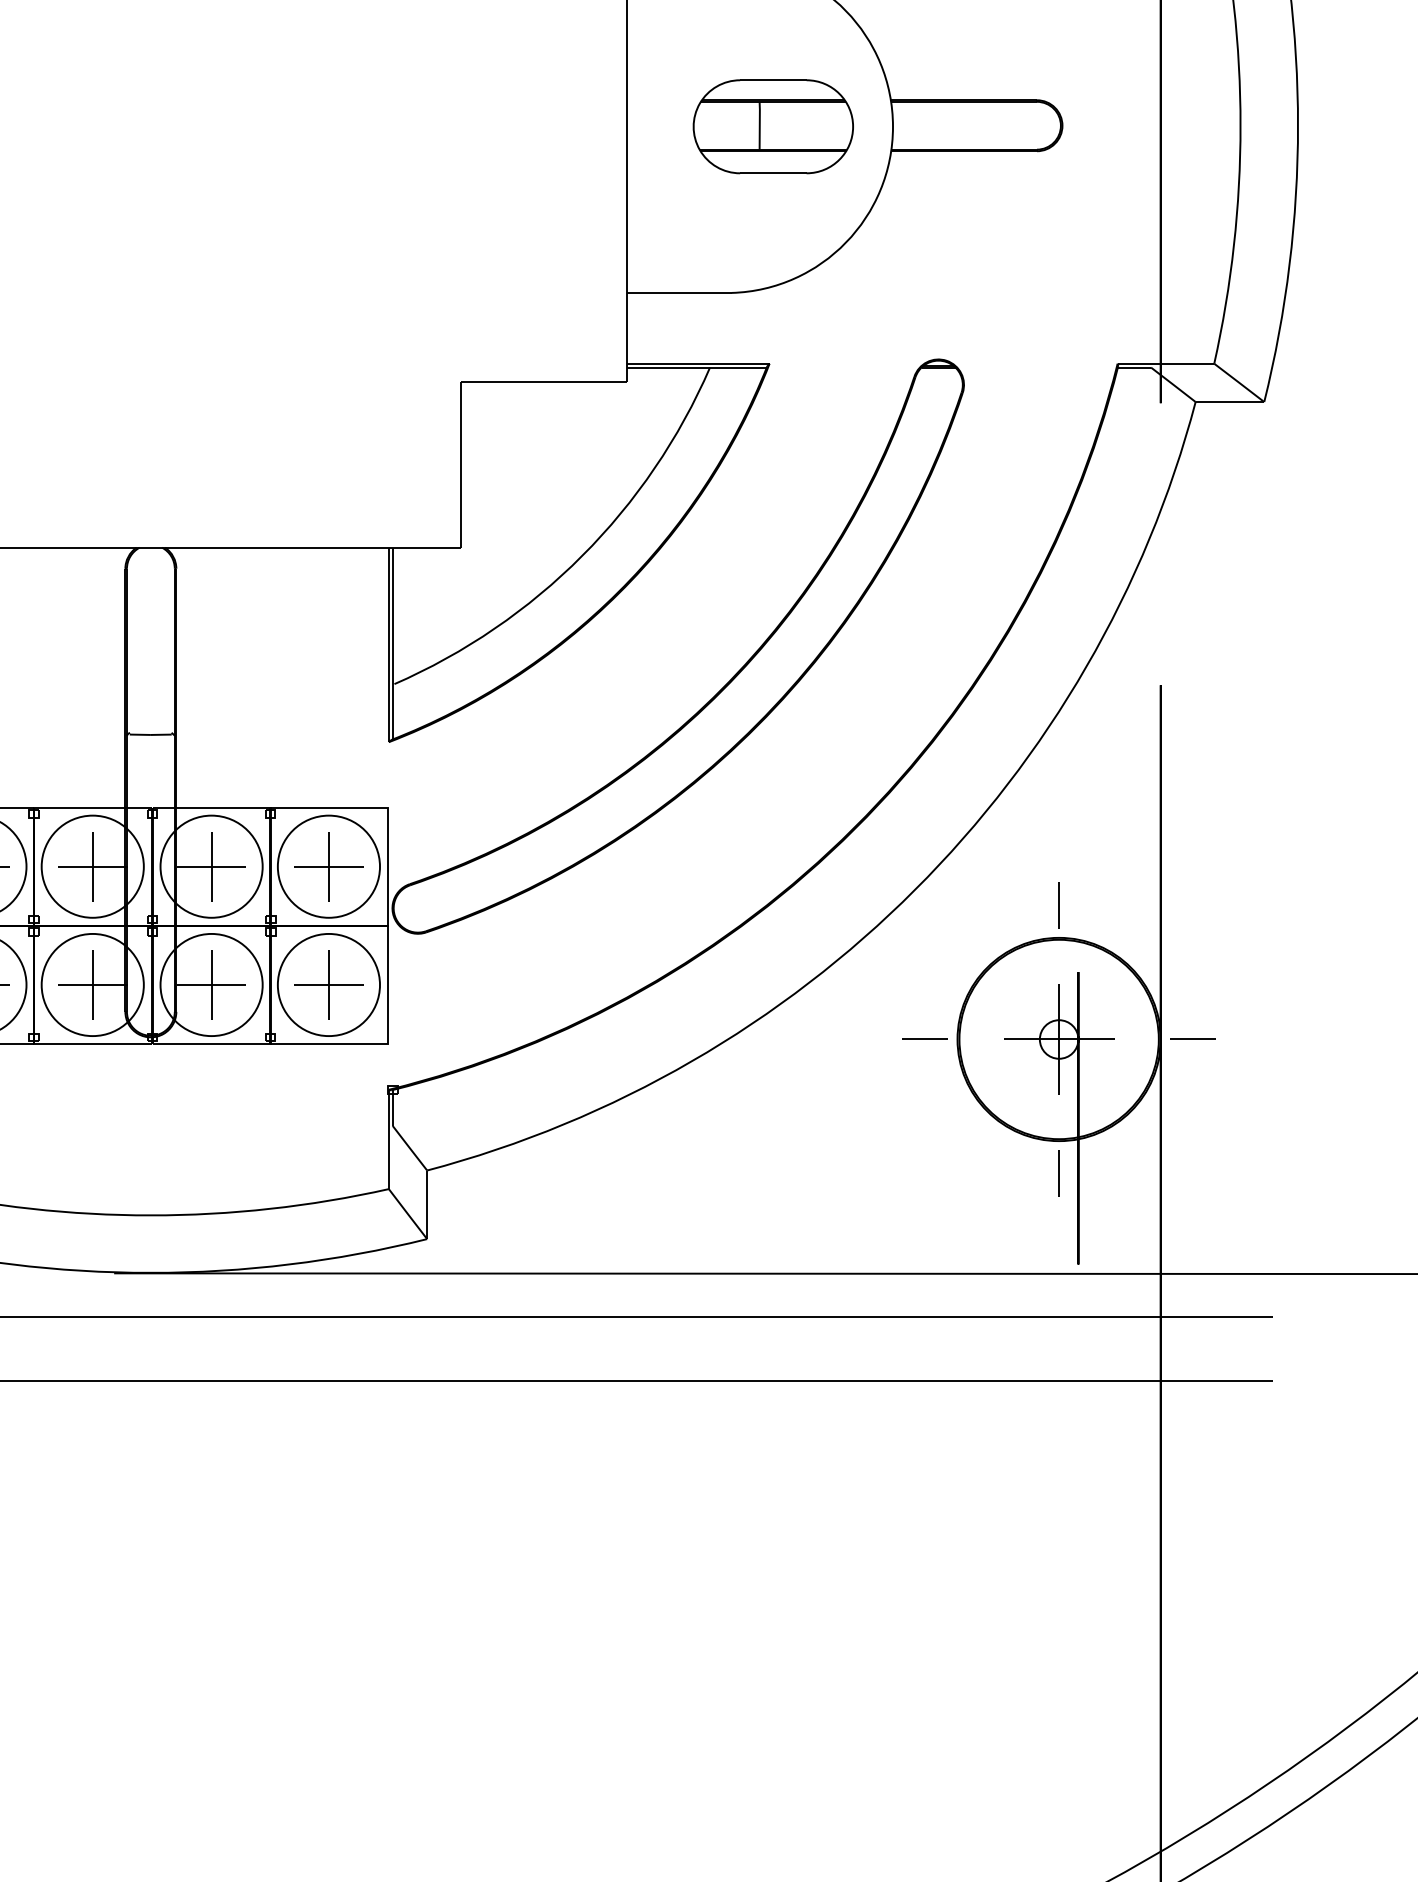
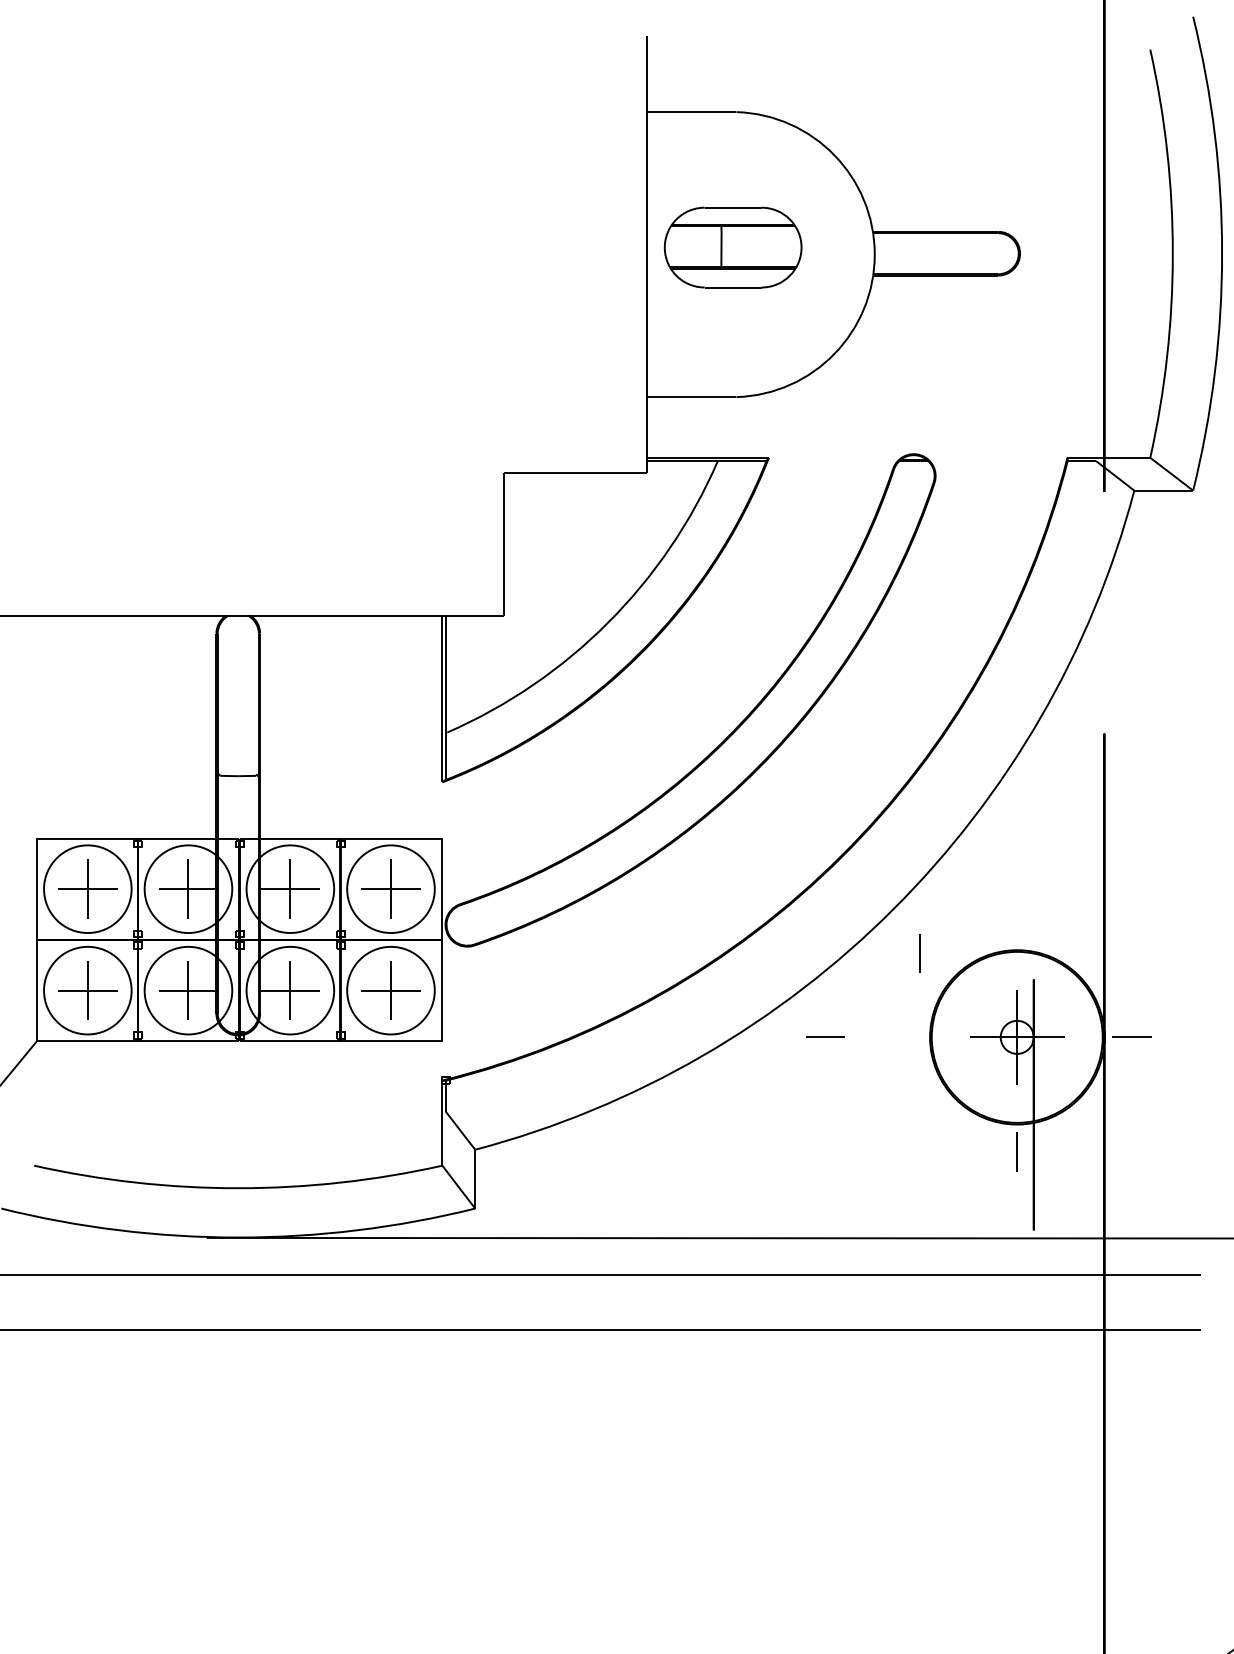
part: (773, 126) -> (733, 247), moved
line: (1058, 905) -> (919, 953), moved
line: (925, 1038) -> (825, 1036), moved

